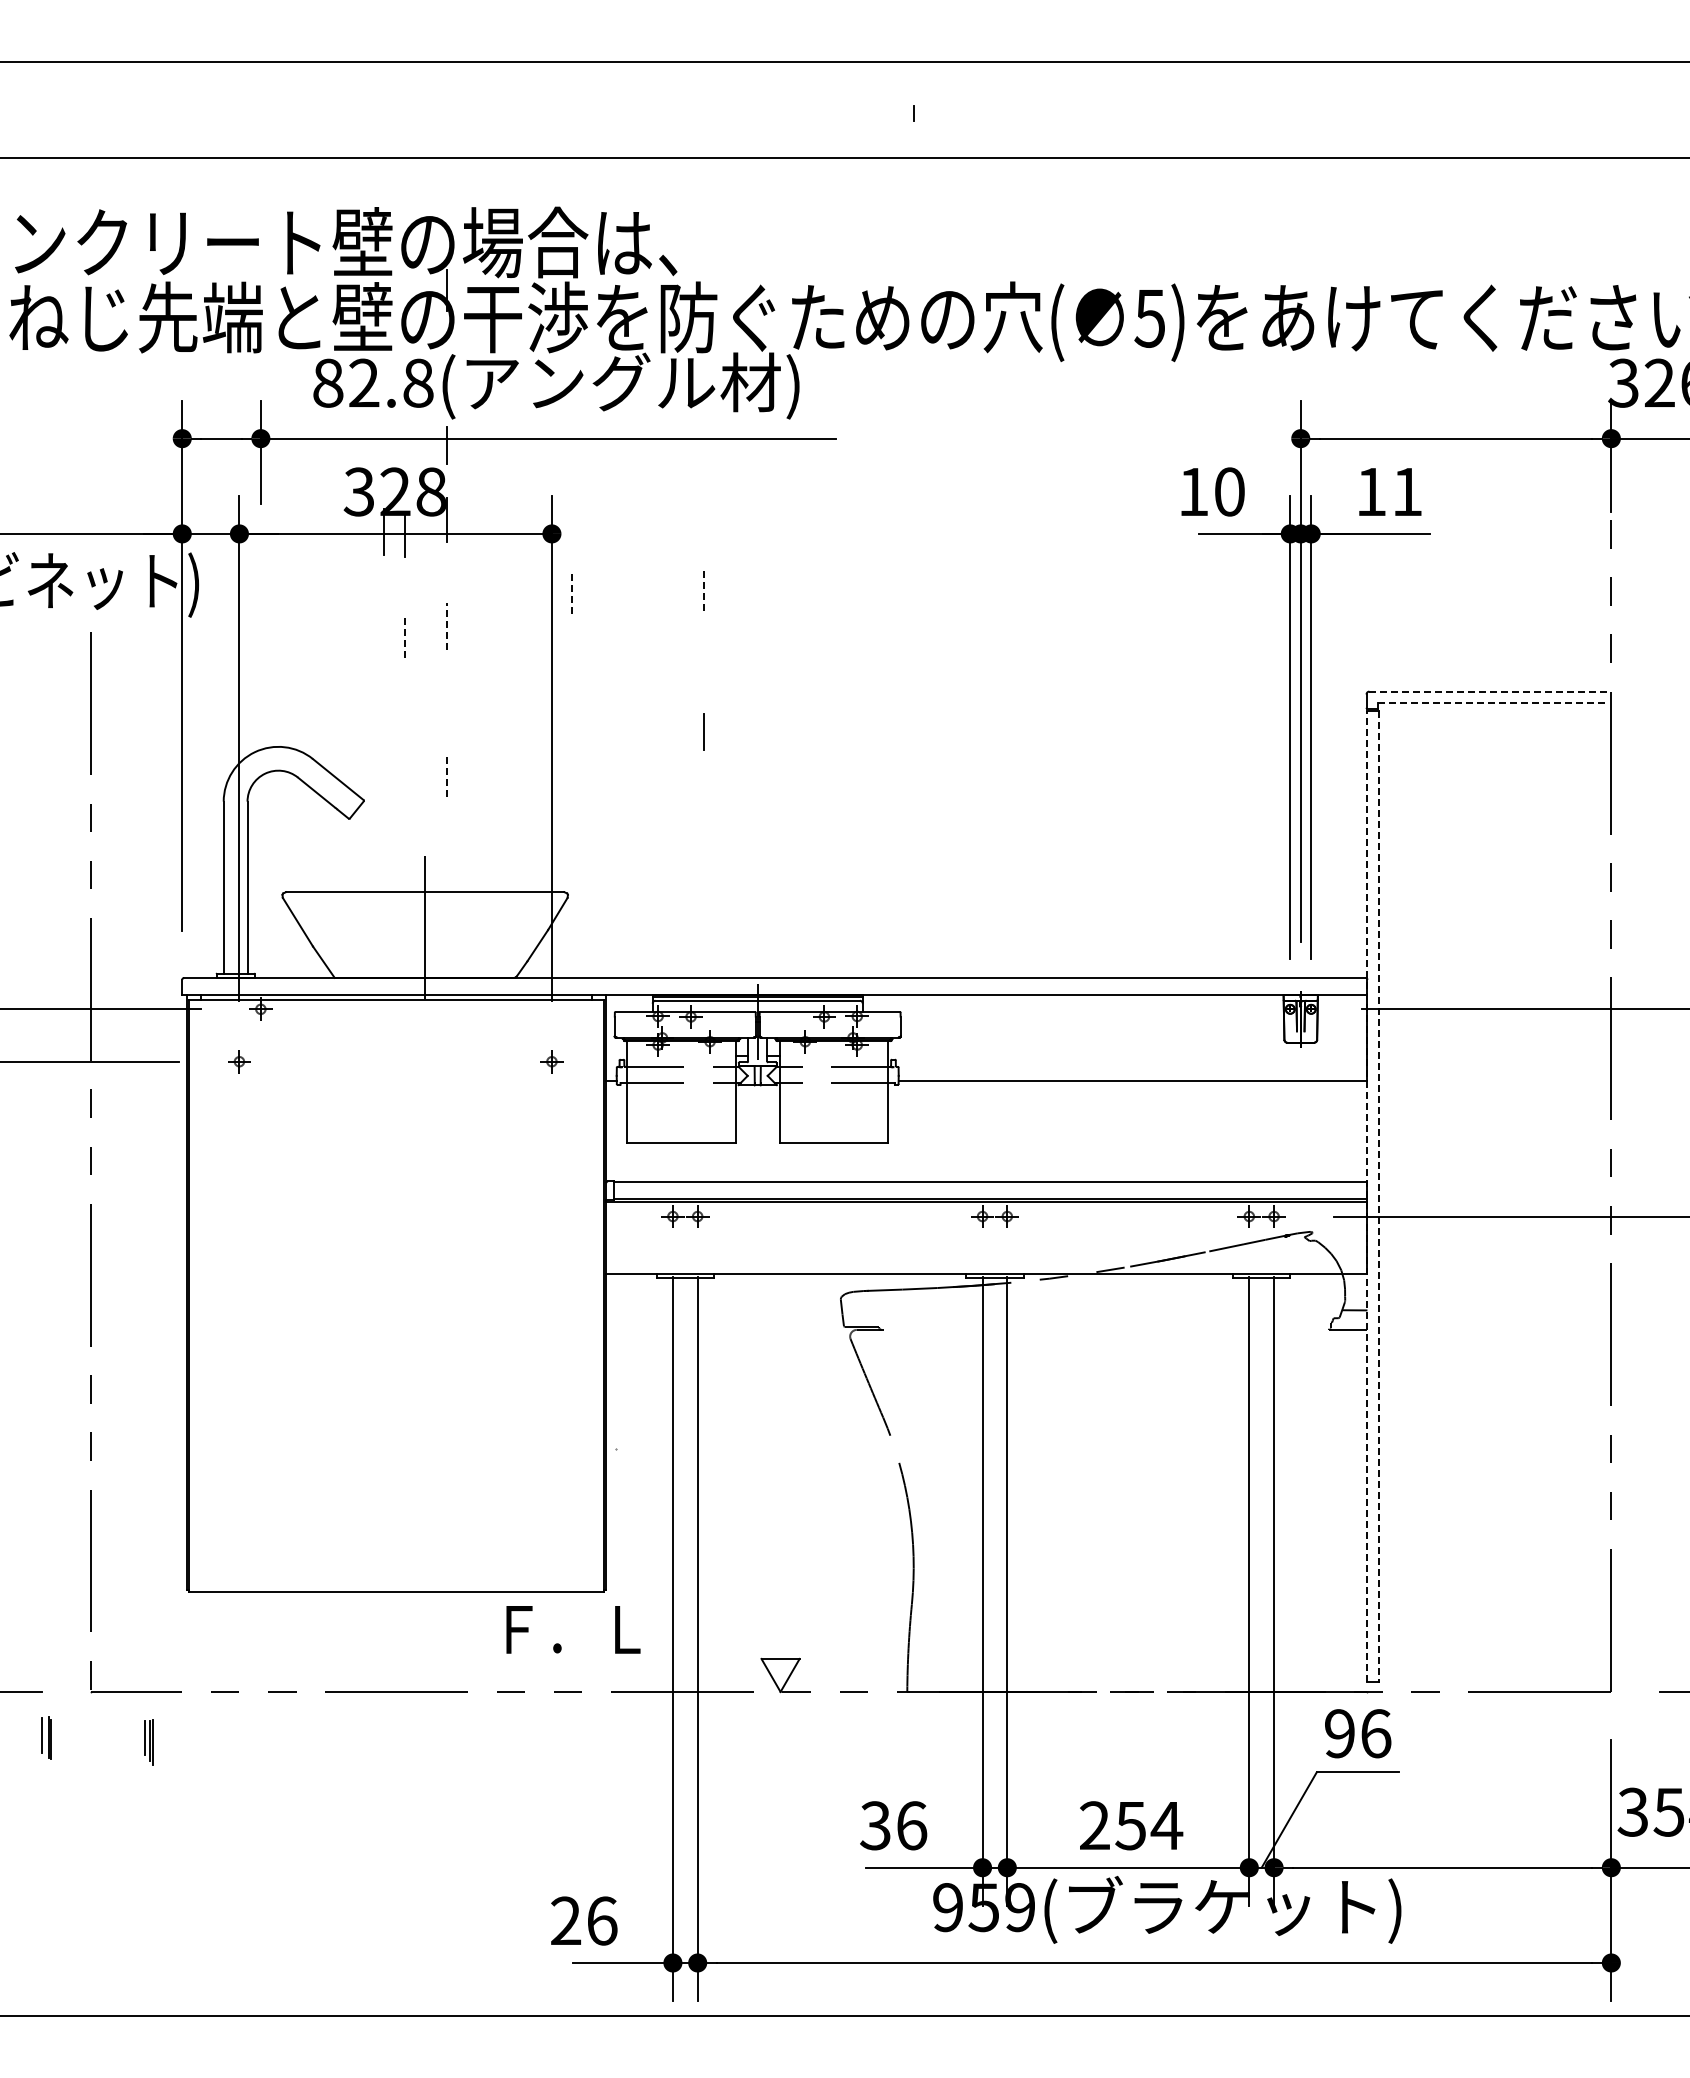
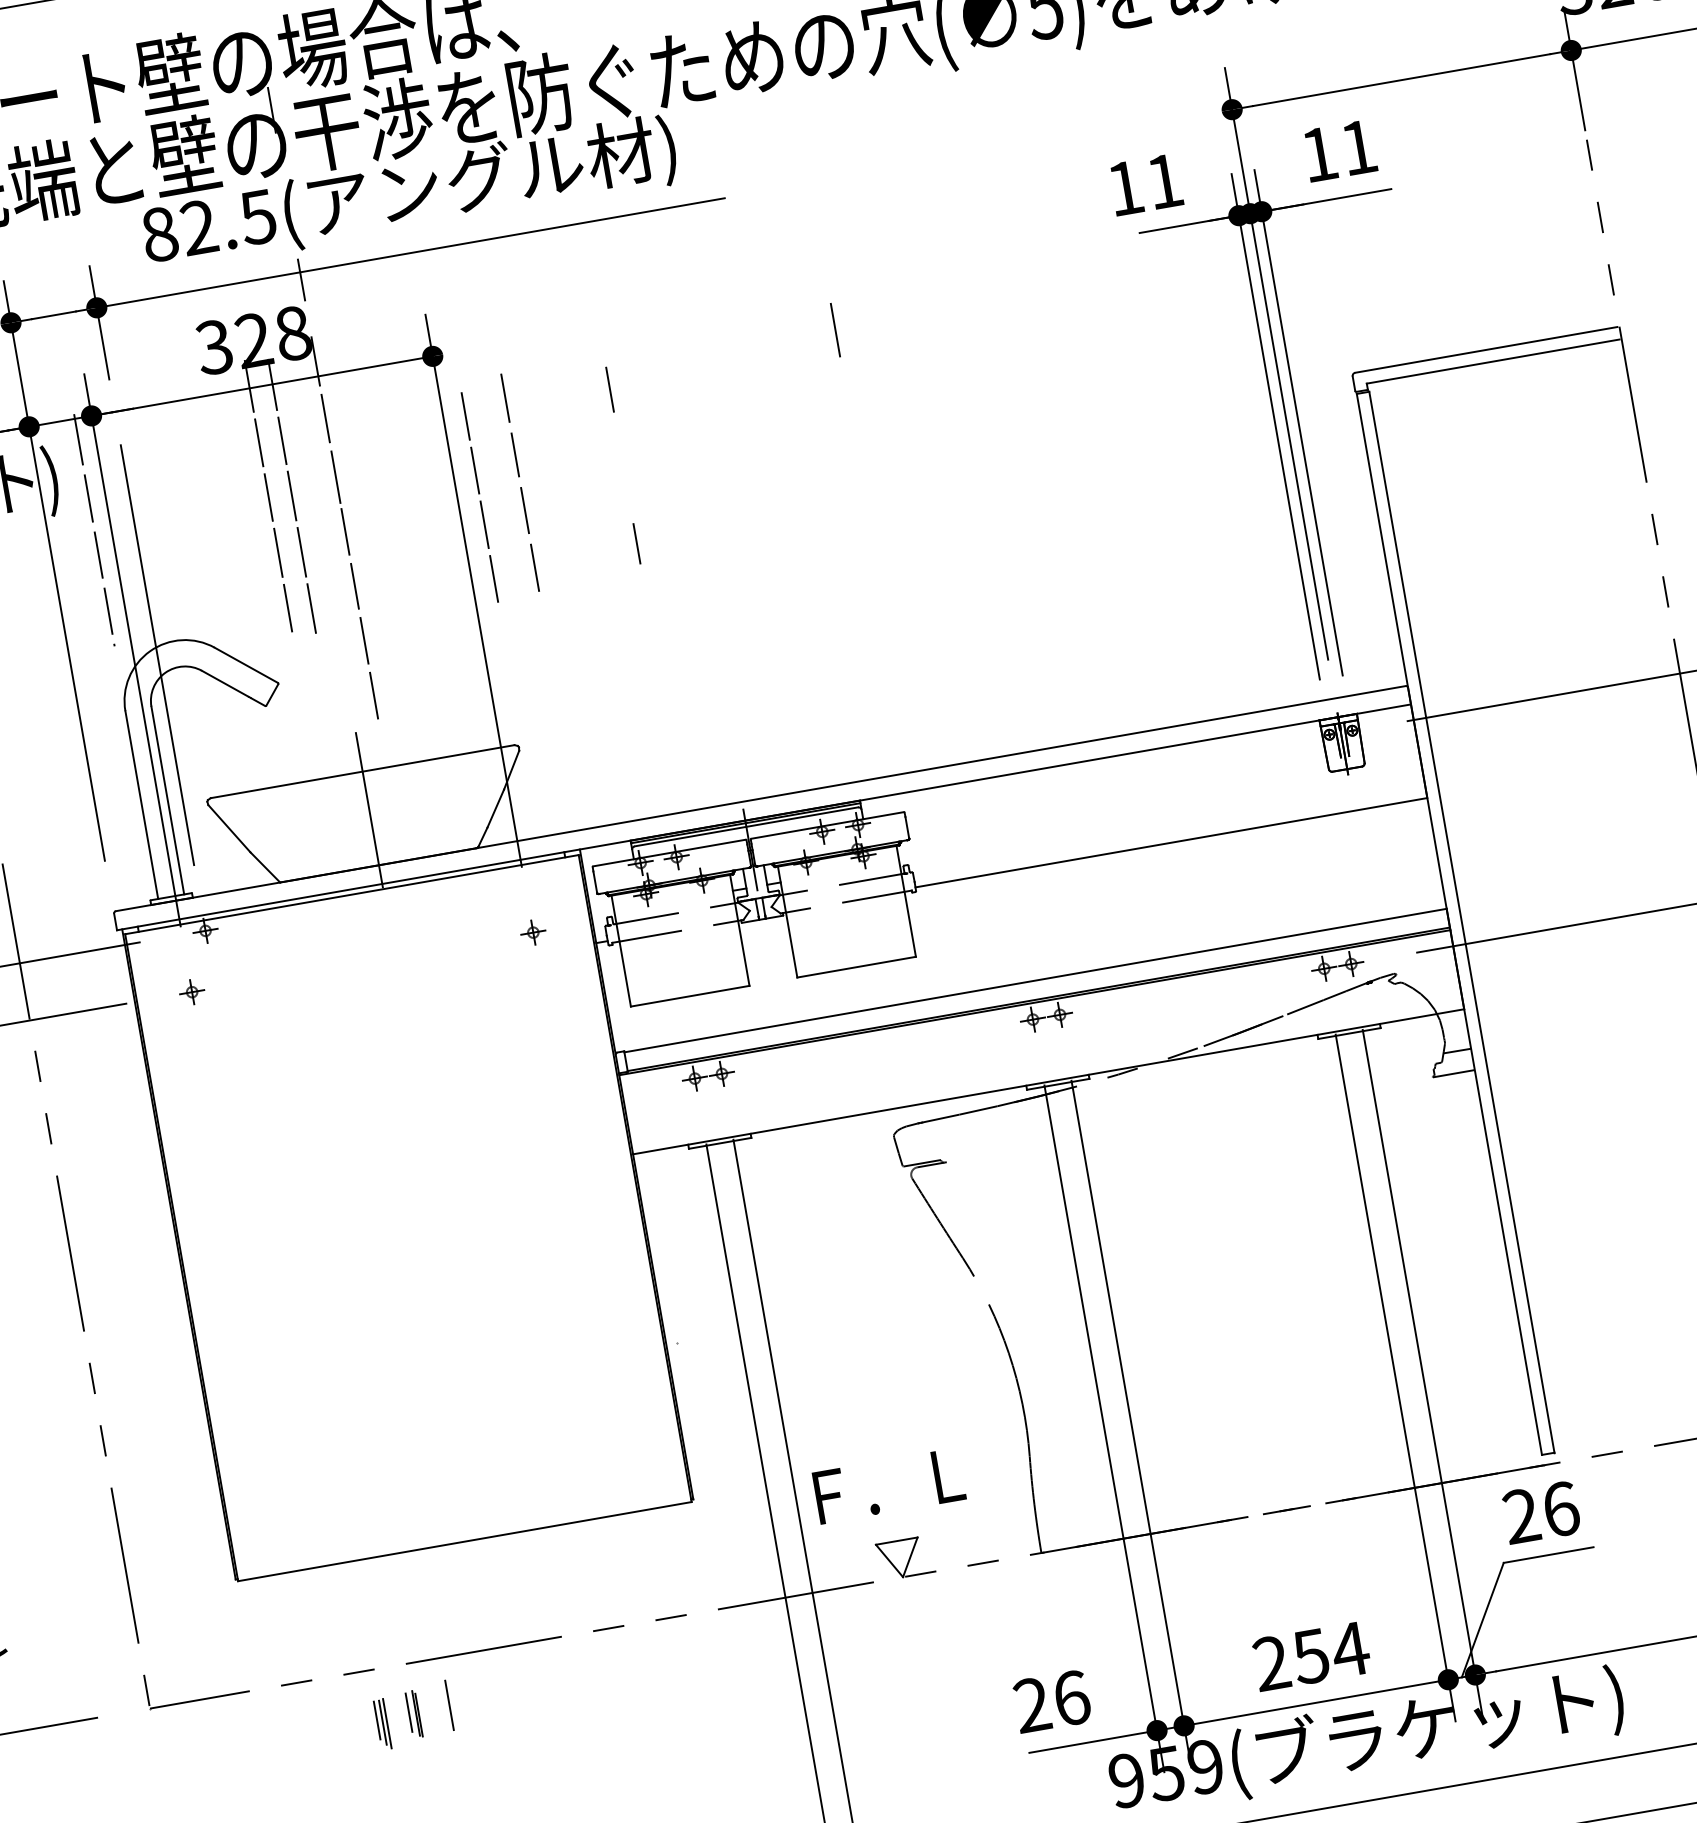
text: (417, 382) -> (257, 216), 82.8( -> 82.5(
text: (1229, 491) -> (1164, 180), 10 -> 11
line: (224, 552) -> (78, 439), added
line: (447, 572) -> (326, 418), added
line: (913, 573) -> (835, 330), added
line: (610, 582) -> (505, 398), added
line: (384, 583) -> (259, 442), added
line: (405, 585) -> (282, 440), added
line: (704, 590) -> (610, 389), dashed -> solid
line: (571, 591) -> (465, 415), dashed -> solid
line: (224, 606) -> (89, 498), added
line: (447, 626) -> (336, 477), dashed -> solid
line: (384, 633) -> (268, 497), added
line: (610, 633) -> (515, 453), added
line: (405, 635) -> (292, 495), dashed -> solid
line: (571, 641) -> (474, 470), added
line: (224, 658) -> (99, 554), added
line: (447, 676) -> (345, 531), added
line: (384, 684) -> (278, 552), added
line: (610, 684) -> (525, 509), added
line: (405, 687) -> (302, 551), added
line: (571, 691) -> (484, 524), added
line: (1489, 691) -> (1486, 349), dashed -> solid
line: (1493, 703) -> (1493, 362), dashed -> solid
line: (224, 709) -> (108, 610), added
line: (447, 725) -> (355, 585), added
line: (384, 734) -> (288, 607), added
line: (609, 737) -> (534, 567), added
line: (405, 739) -> (312, 608), added
line: (571, 741) -> (493, 579), added
line: (260, 756) -> (156, 654), added
line: (447, 776) -> (364, 641), dashed -> solid
line: (446, 826) -> (373, 695), added
line: (1367, 1196) -> (1449, 924), dashed -> solid
line: (1378, 1197) -> (1461, 923), dashed -> solid
text: (573, 1629) -> (889, 1485), moved
text: (1339, 1733) -> (1521, 1516), 96 -> 26
line: (357, 1735) -> (449, 1705), added
part: (46, 1737) -> (413, 1713), moved
part: (148, 1742) -> (381, 1724), moved
text: (875, 1825) -> (1032, 1704), 36 -> 26

